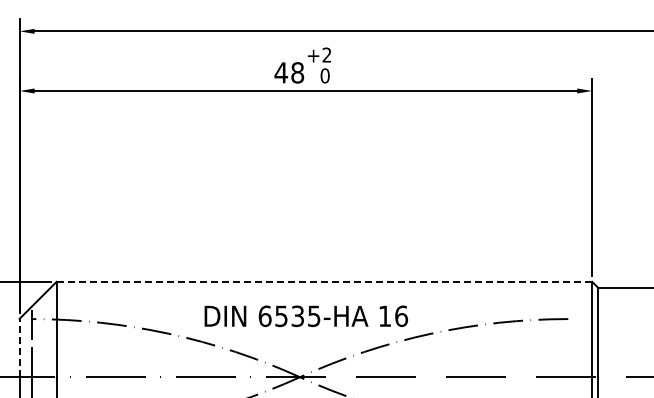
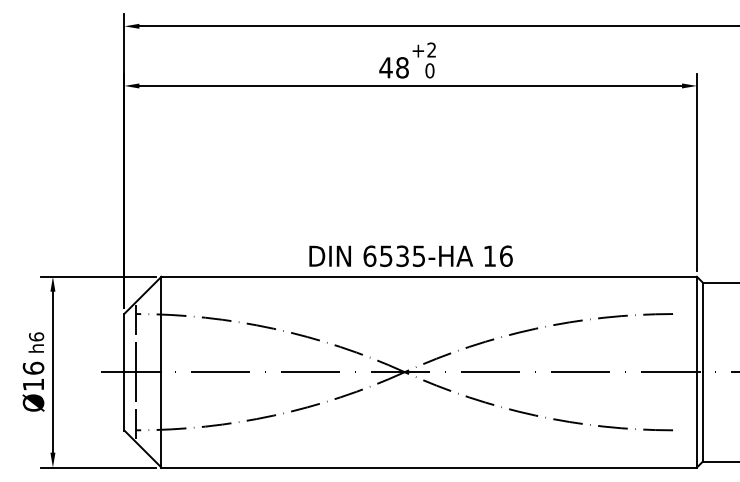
line: (324, 281) -> (429, 276), dashed -> solid
text: (305, 315) -> (410, 255), moved
line: (19, 347) -> (124, 342), dashed -> solid

